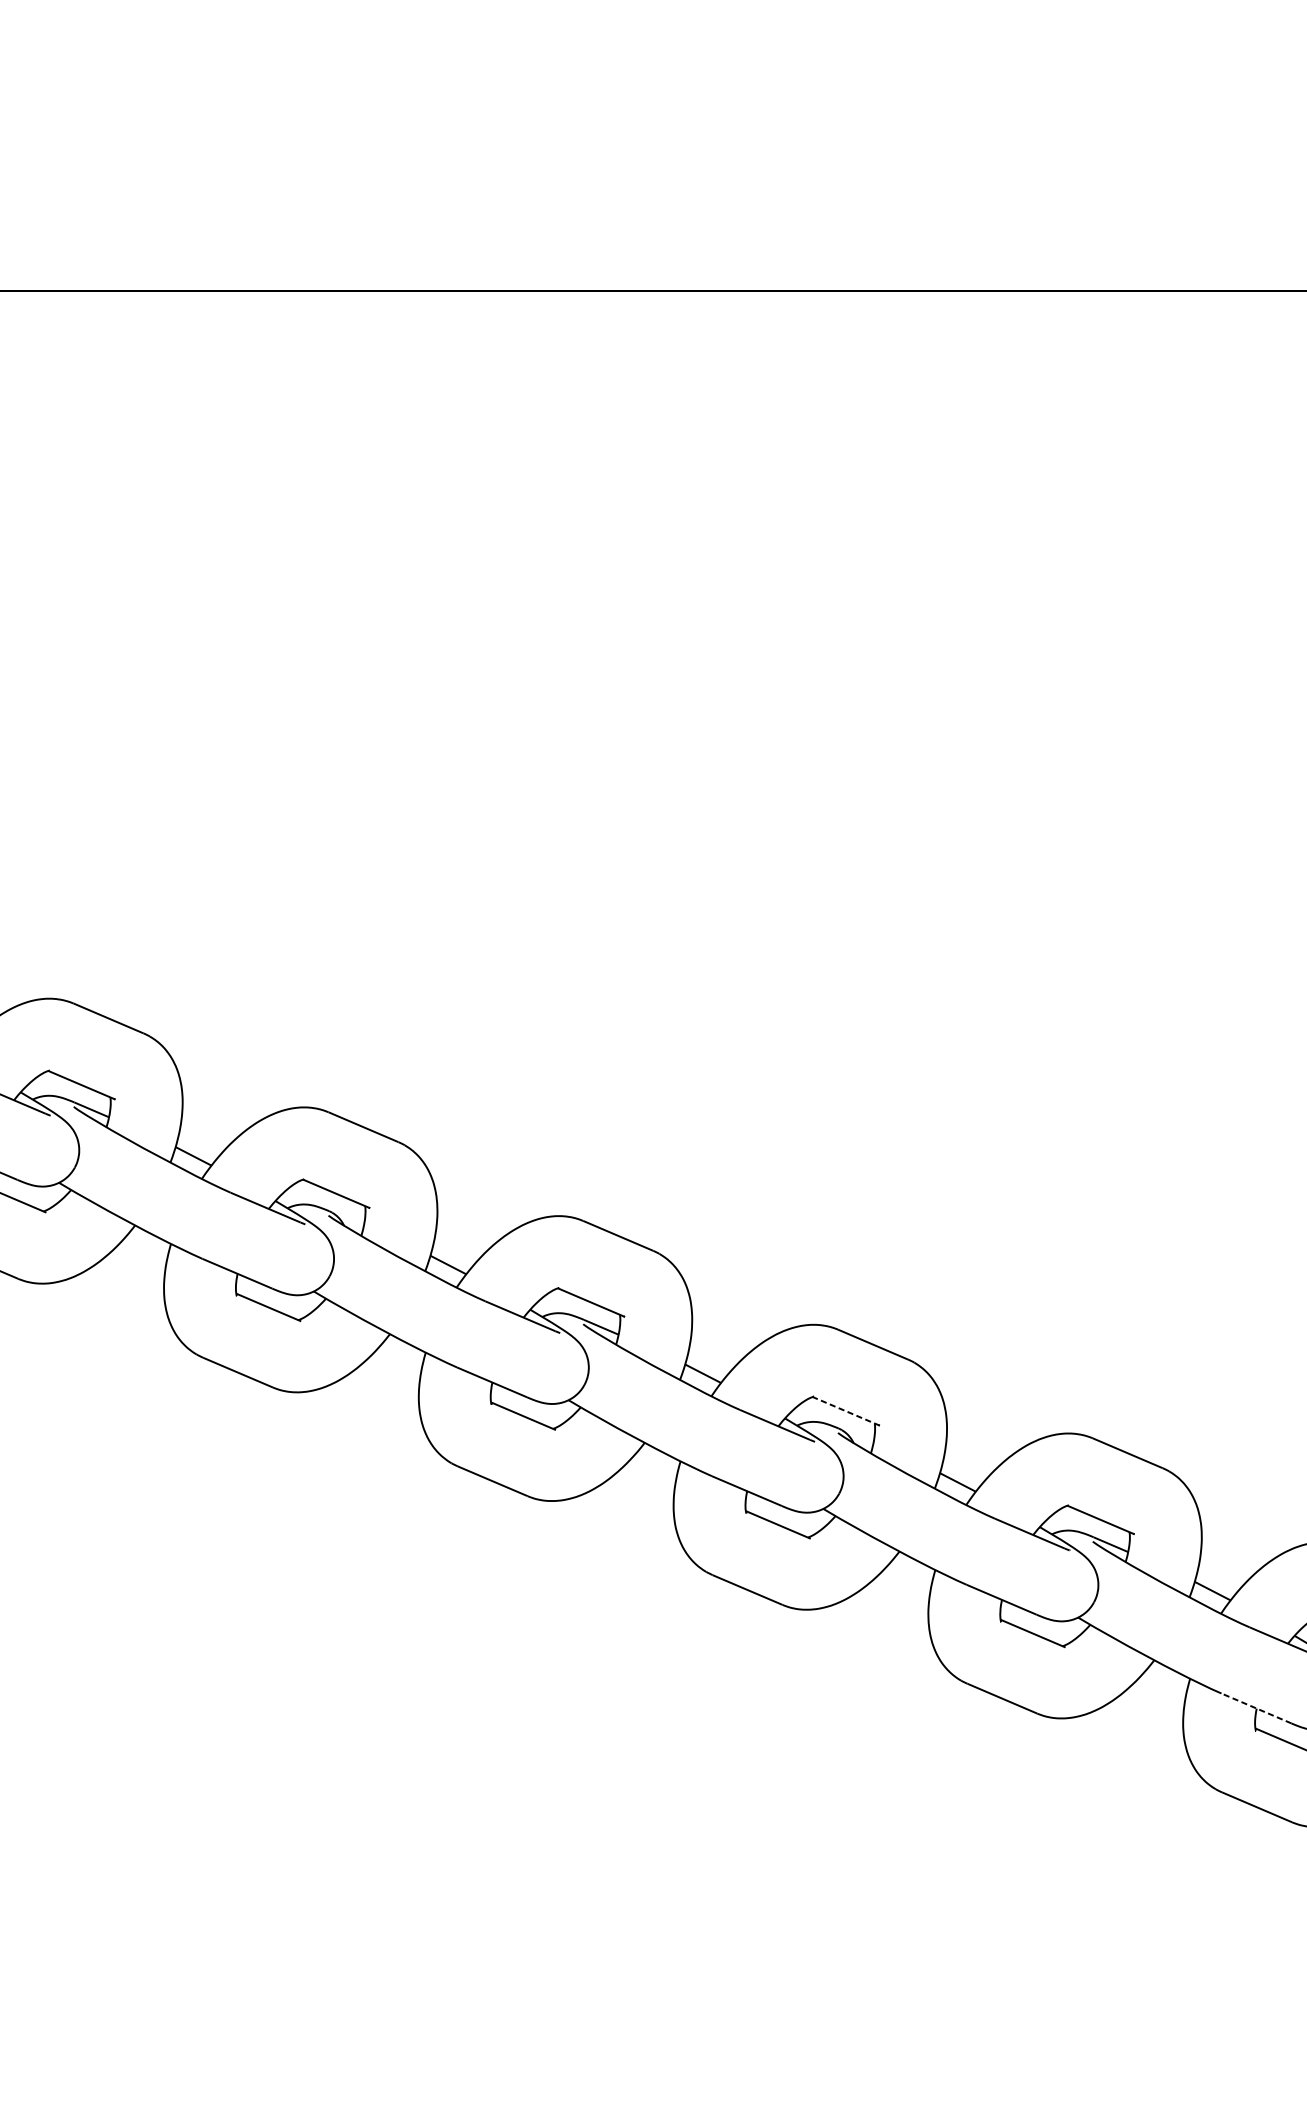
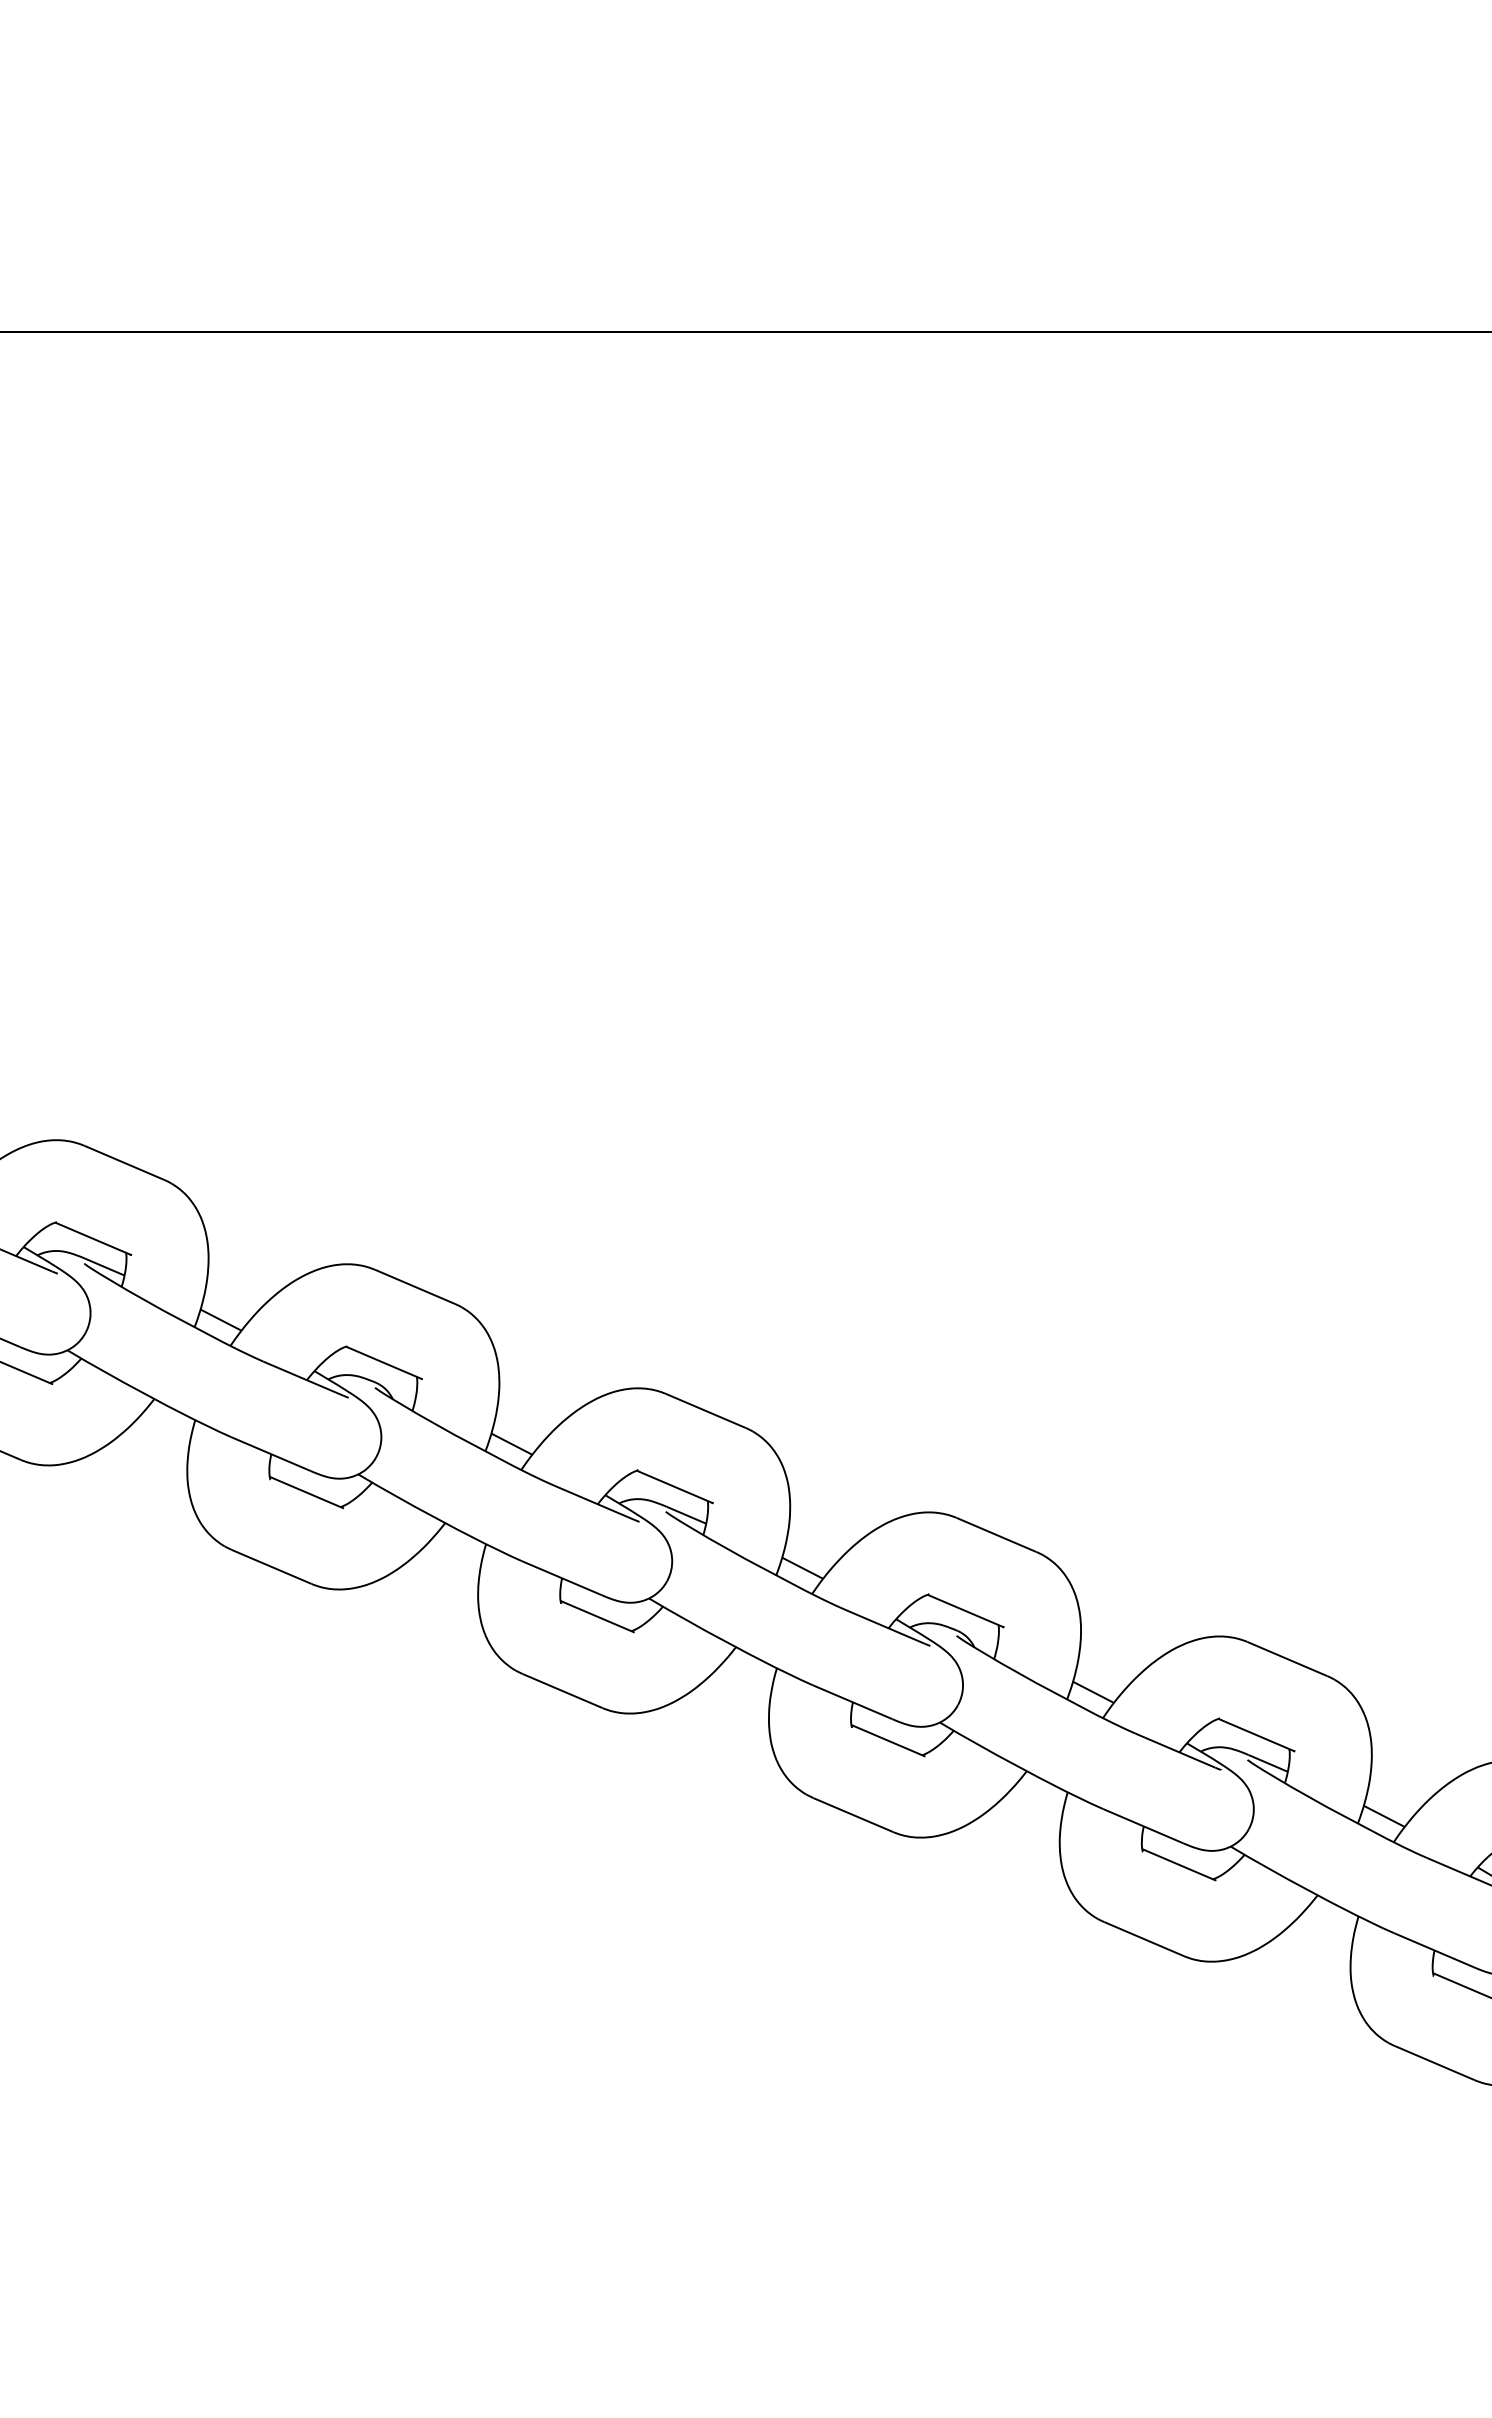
line: (846, 1411) -> (966, 1611), dashed -> solid
line: (1255, 1708) -> (1433, 1950), dashed -> solid

